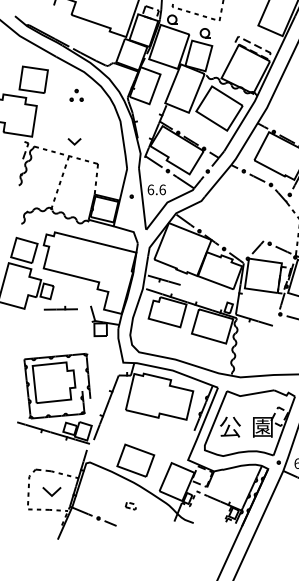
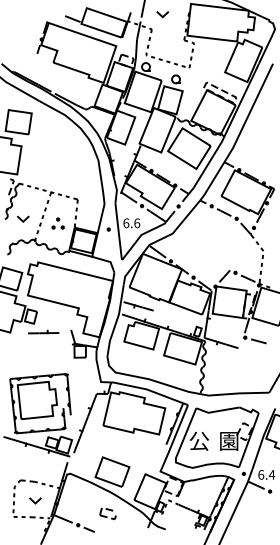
part: (75, 95) -> (57, 223), moved
part: (74, 141) -> (23, 218), moved
part: (51, 491) -> (35, 500), size x0.71
part: (130, 505) -> (107, 513), size x1.67

